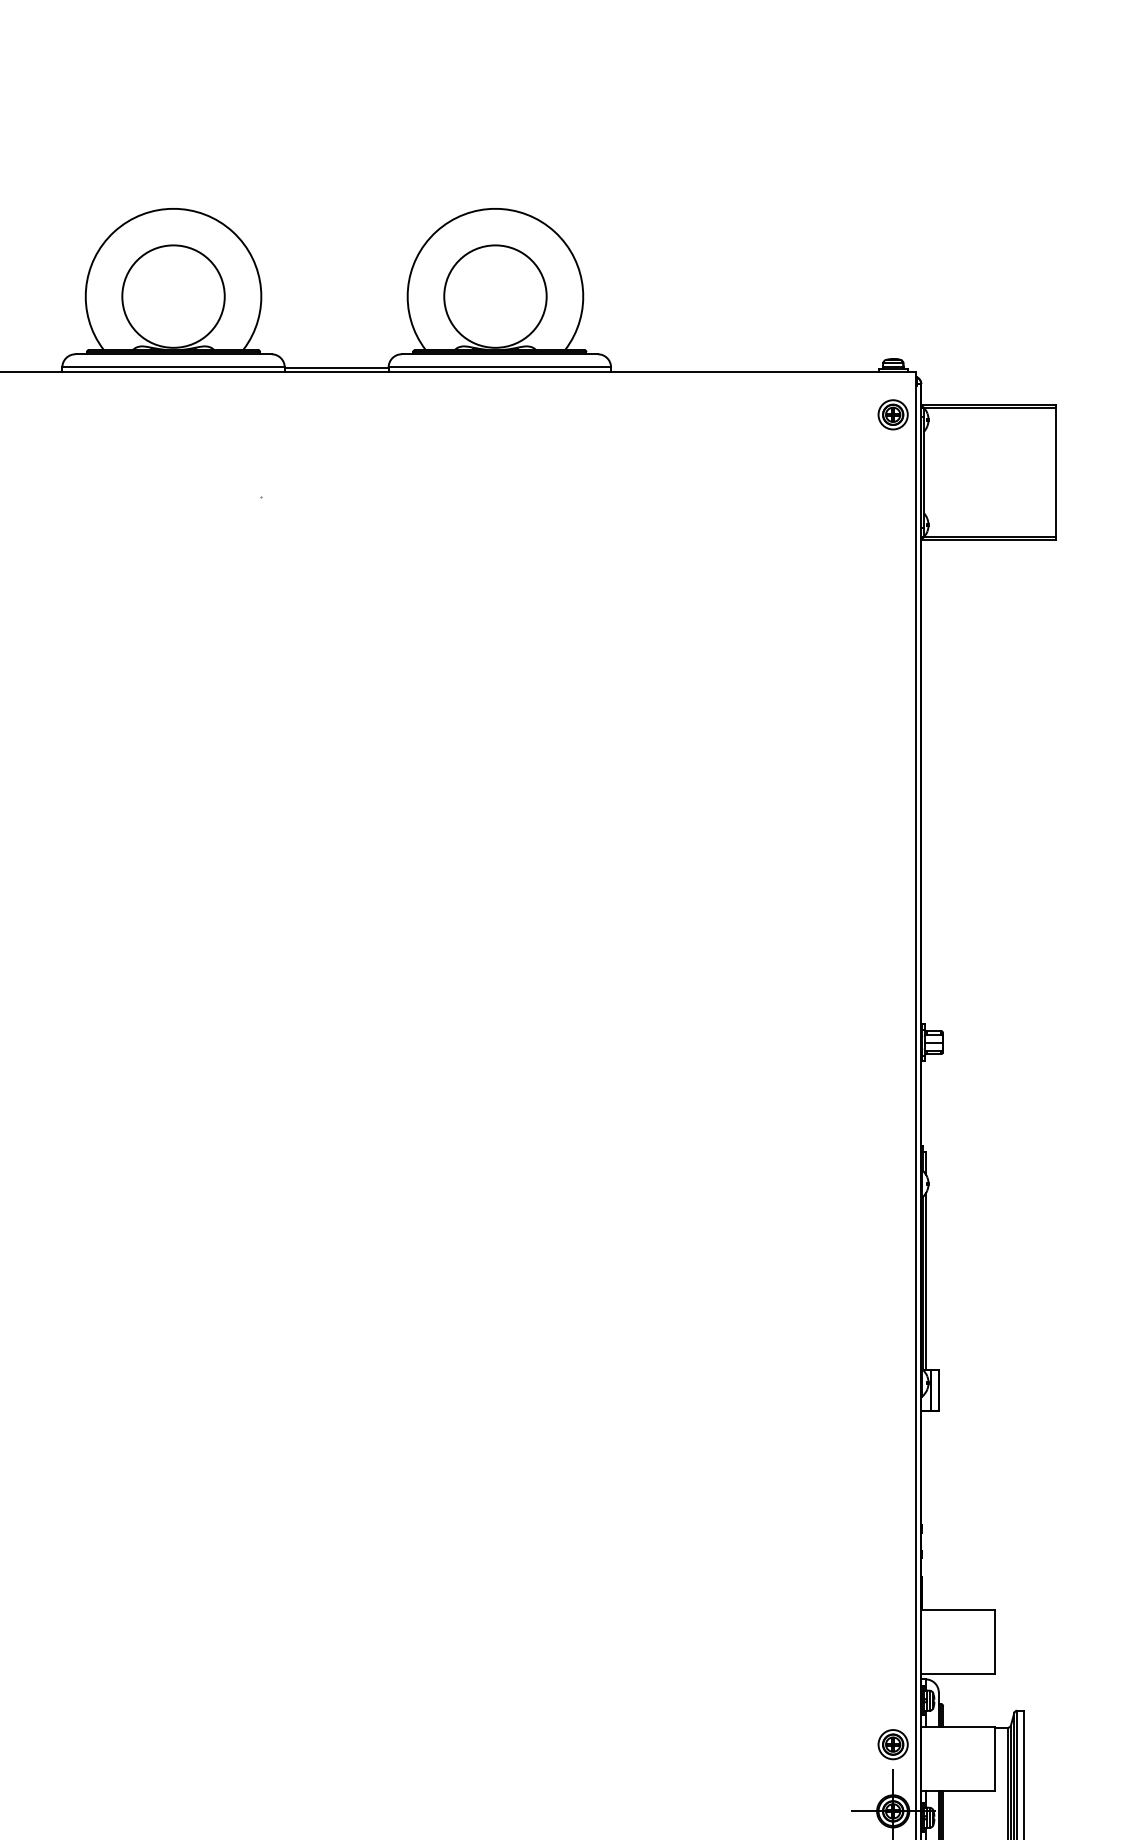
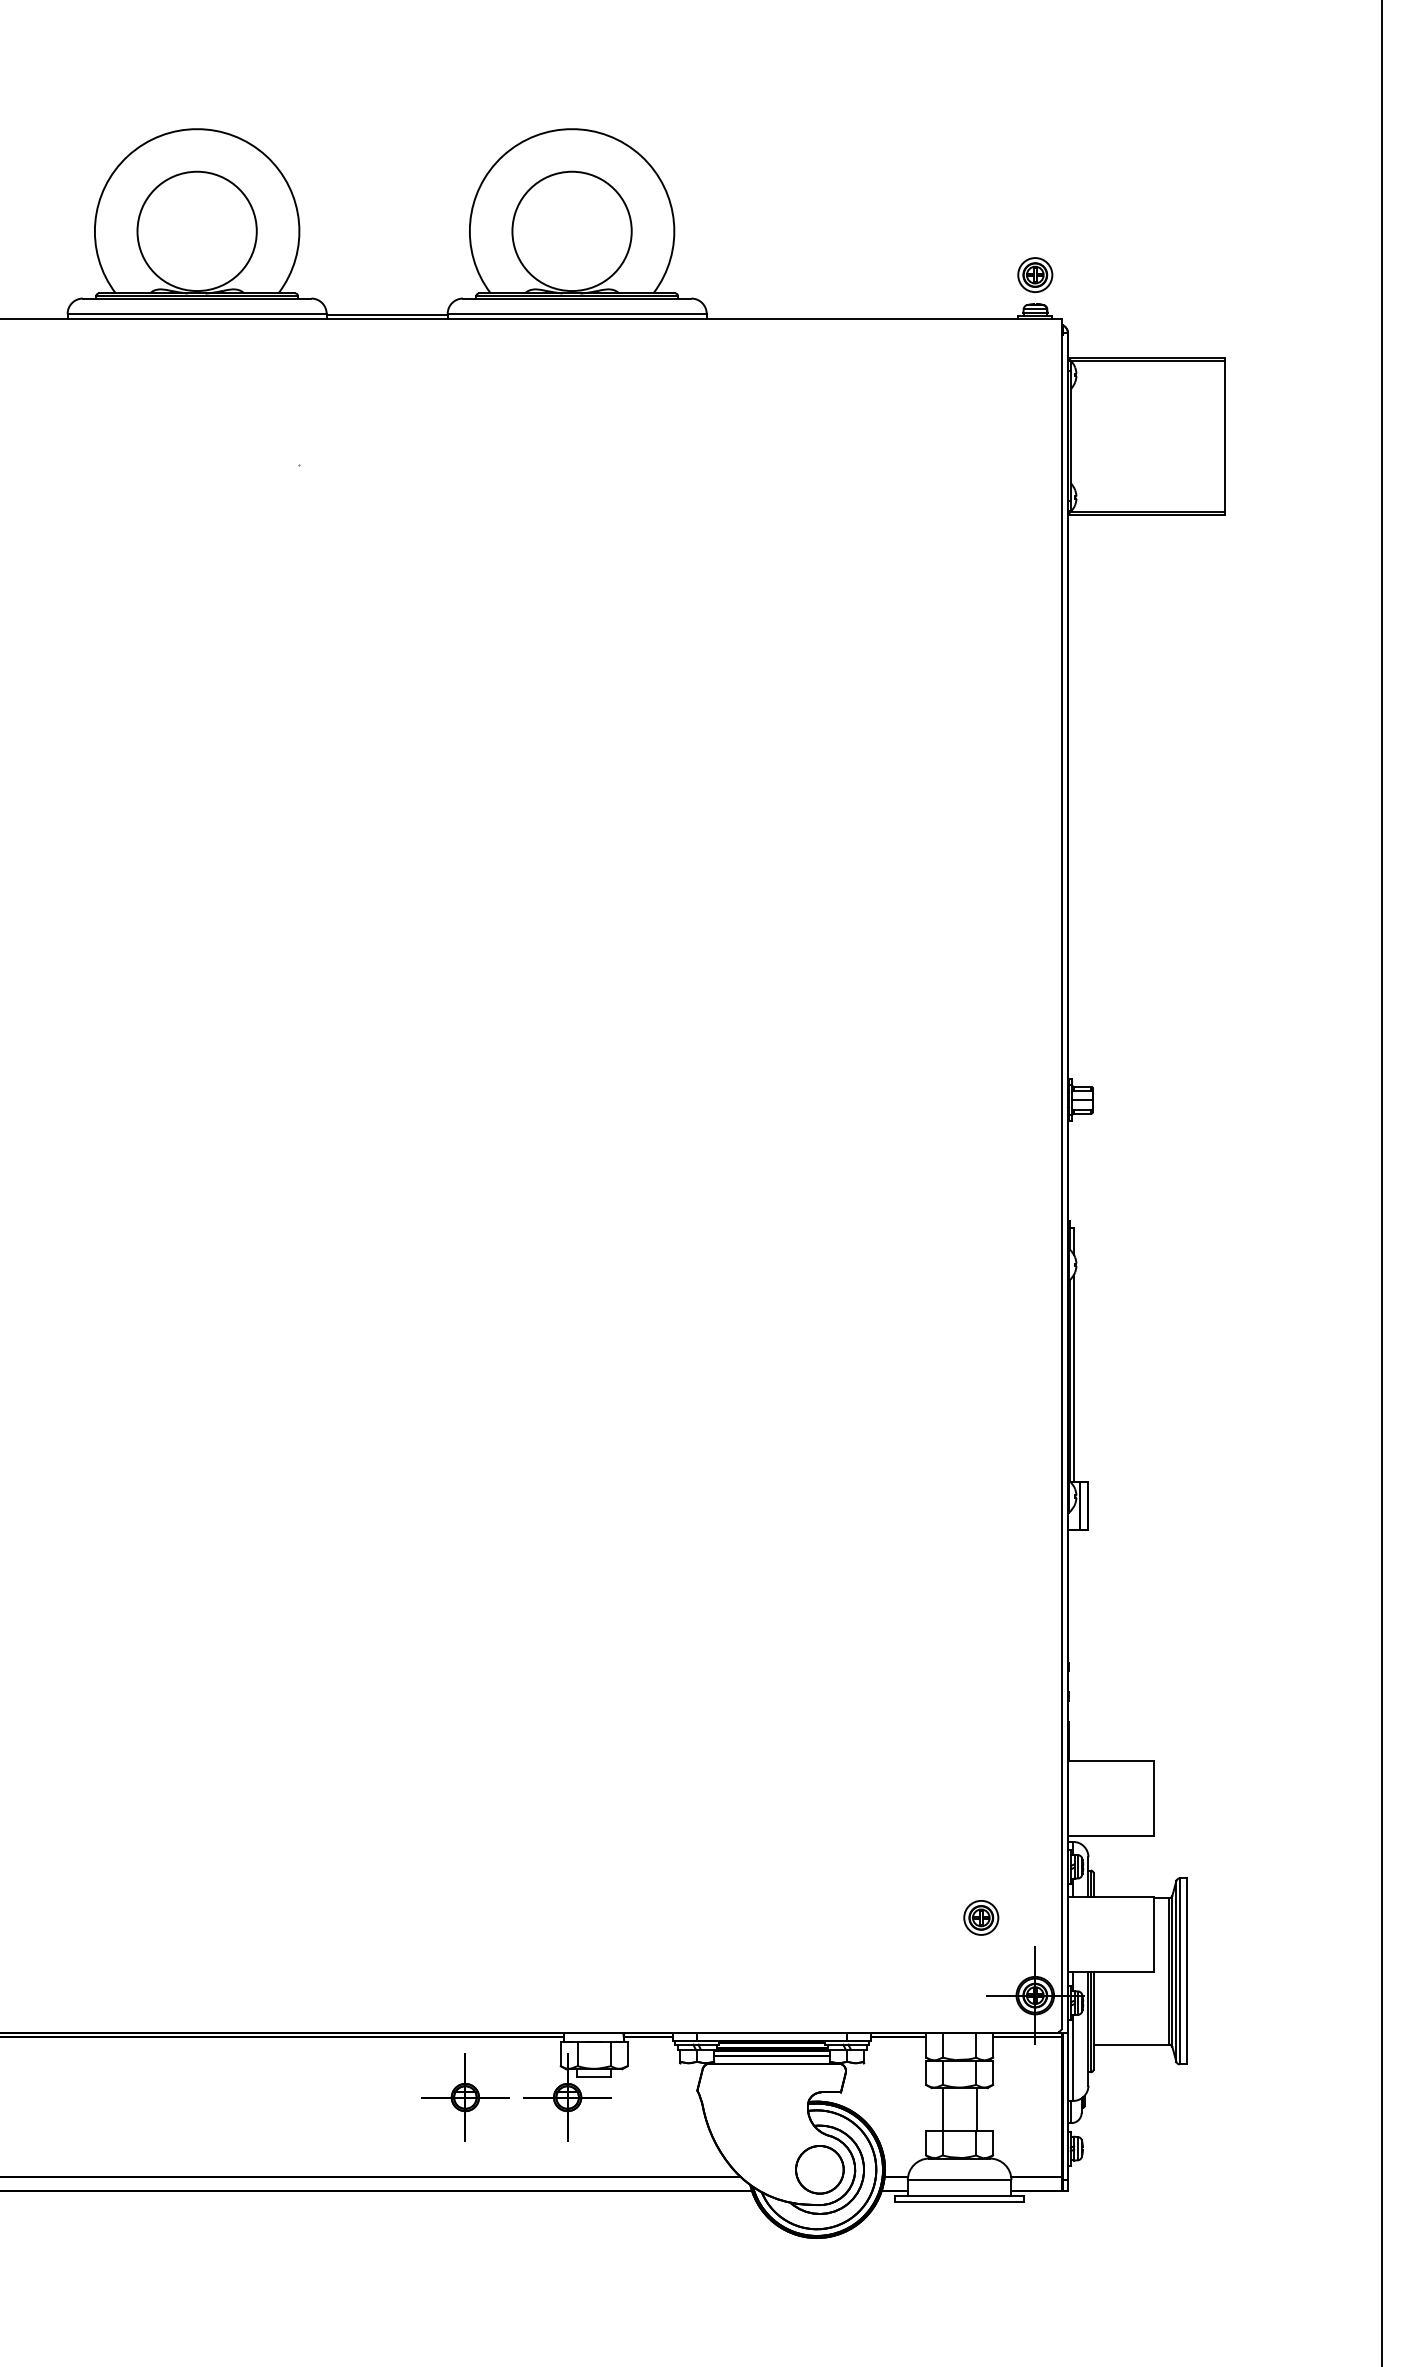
part: (893, 414) -> (1035, 274), moved
part: (893, 1744) -> (981, 1917), moved

